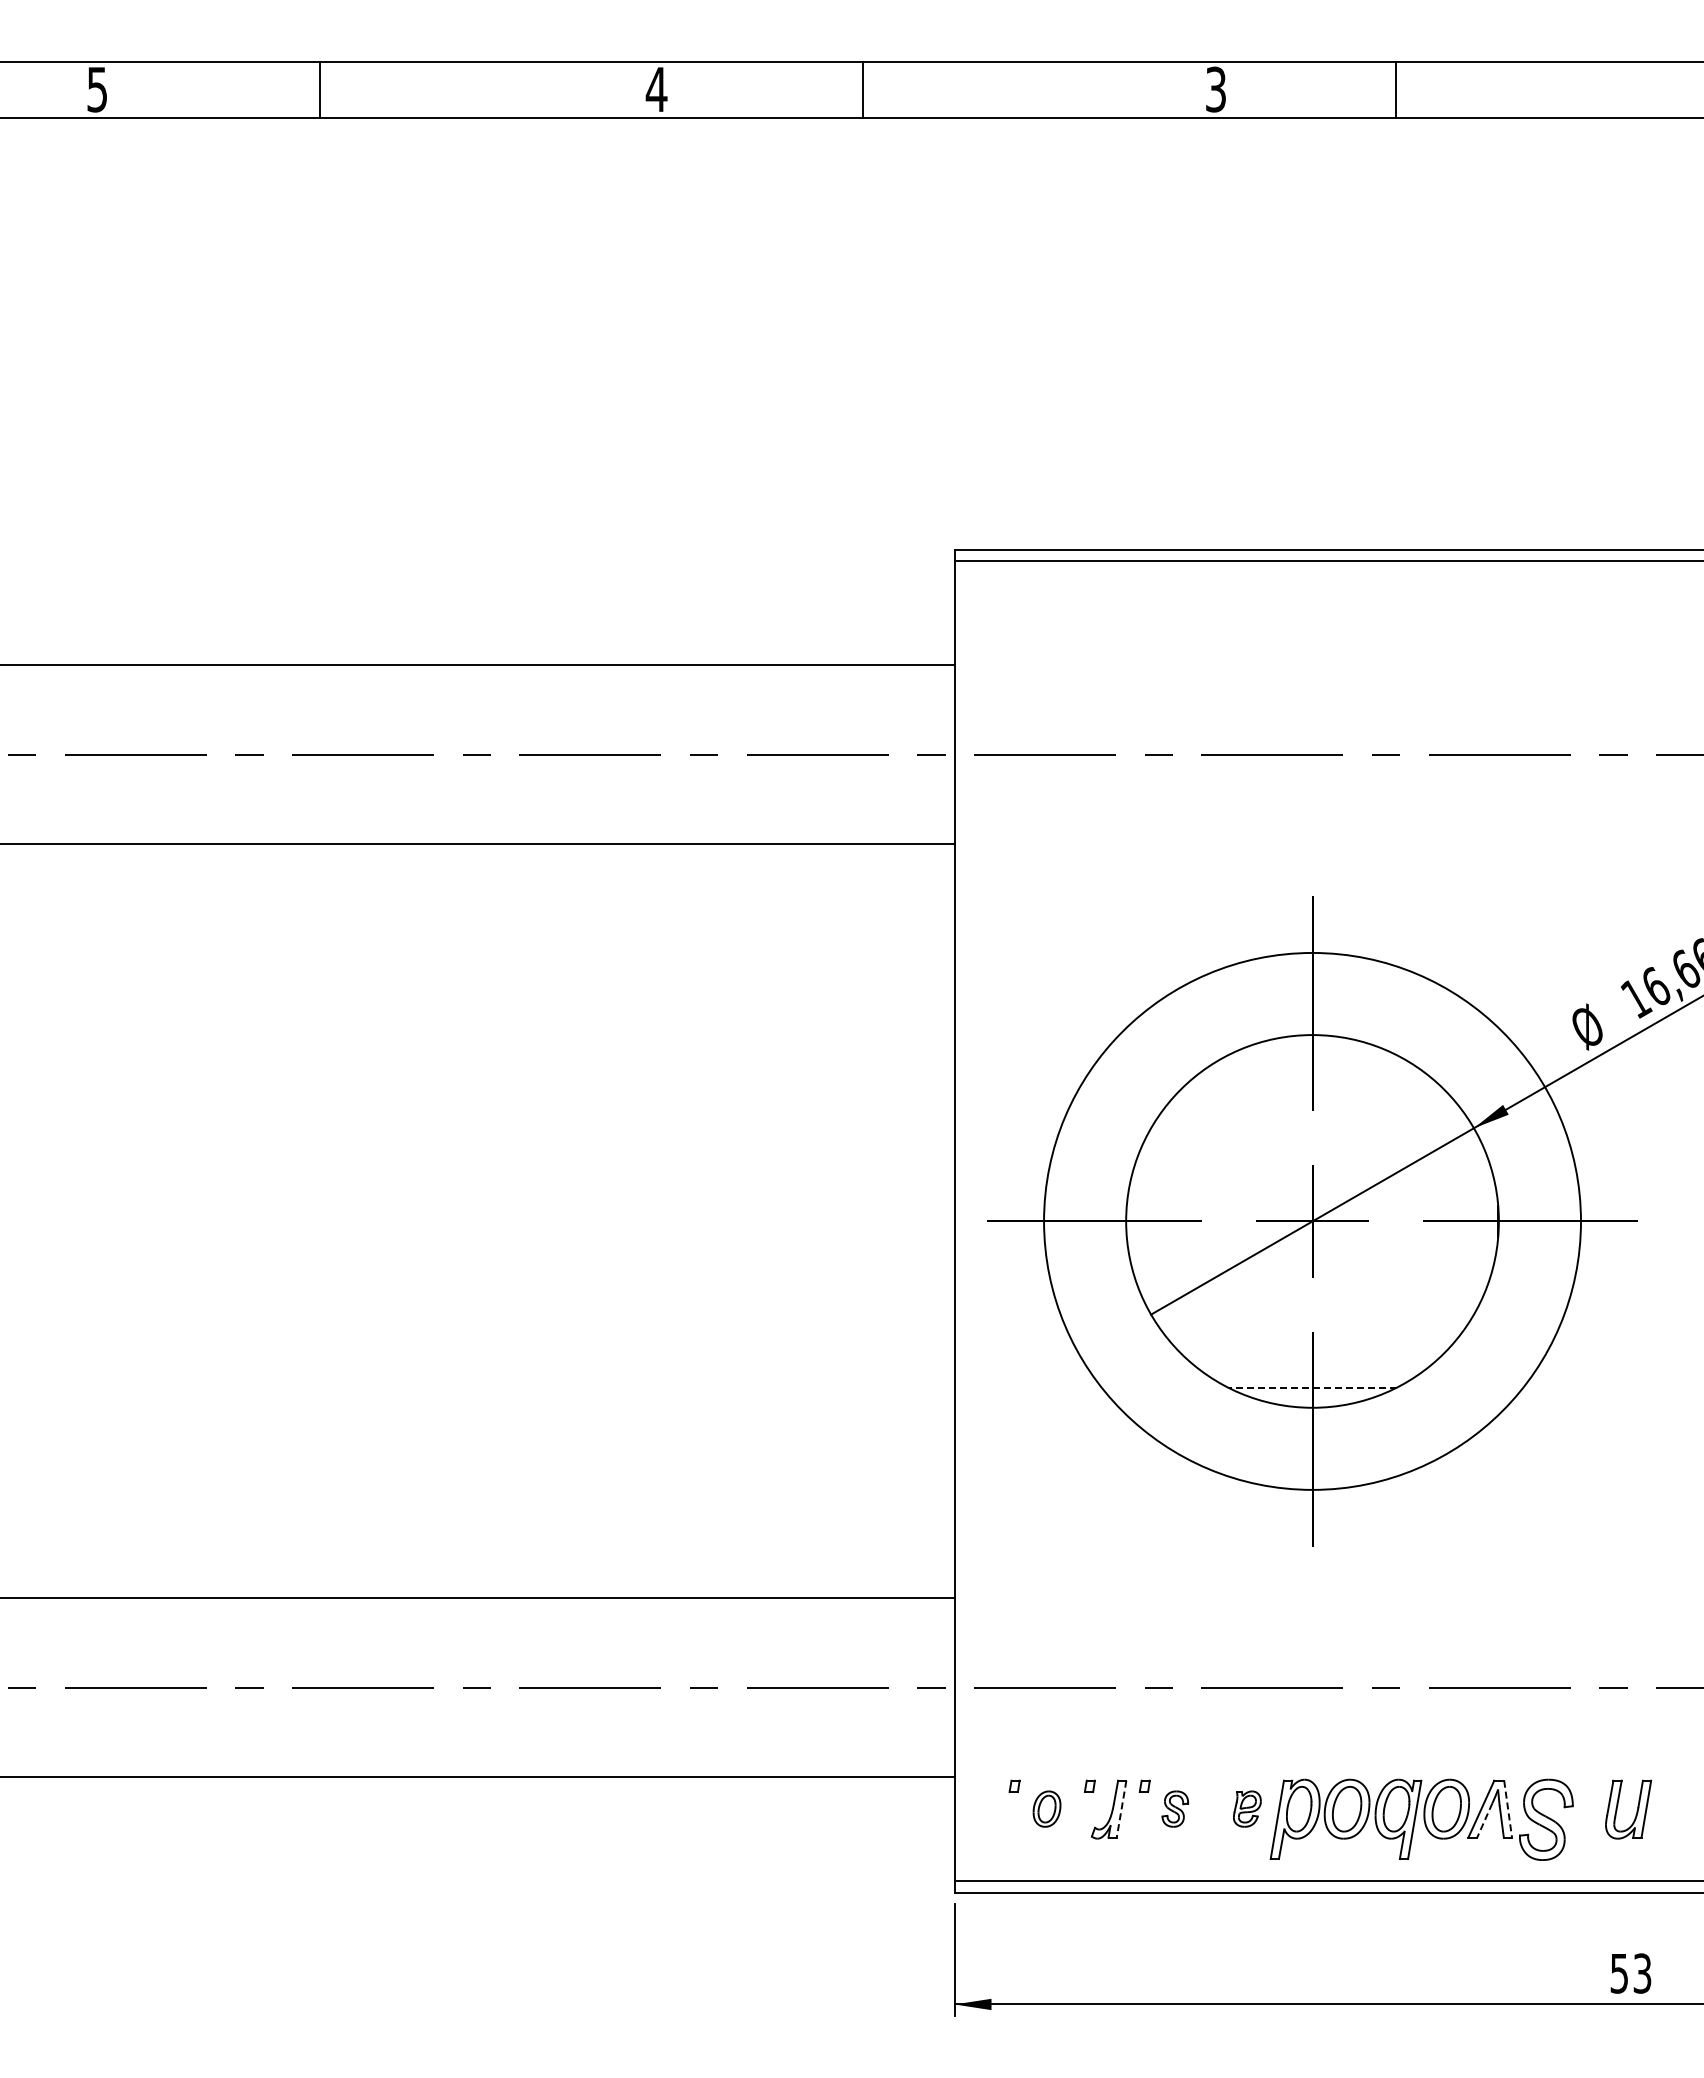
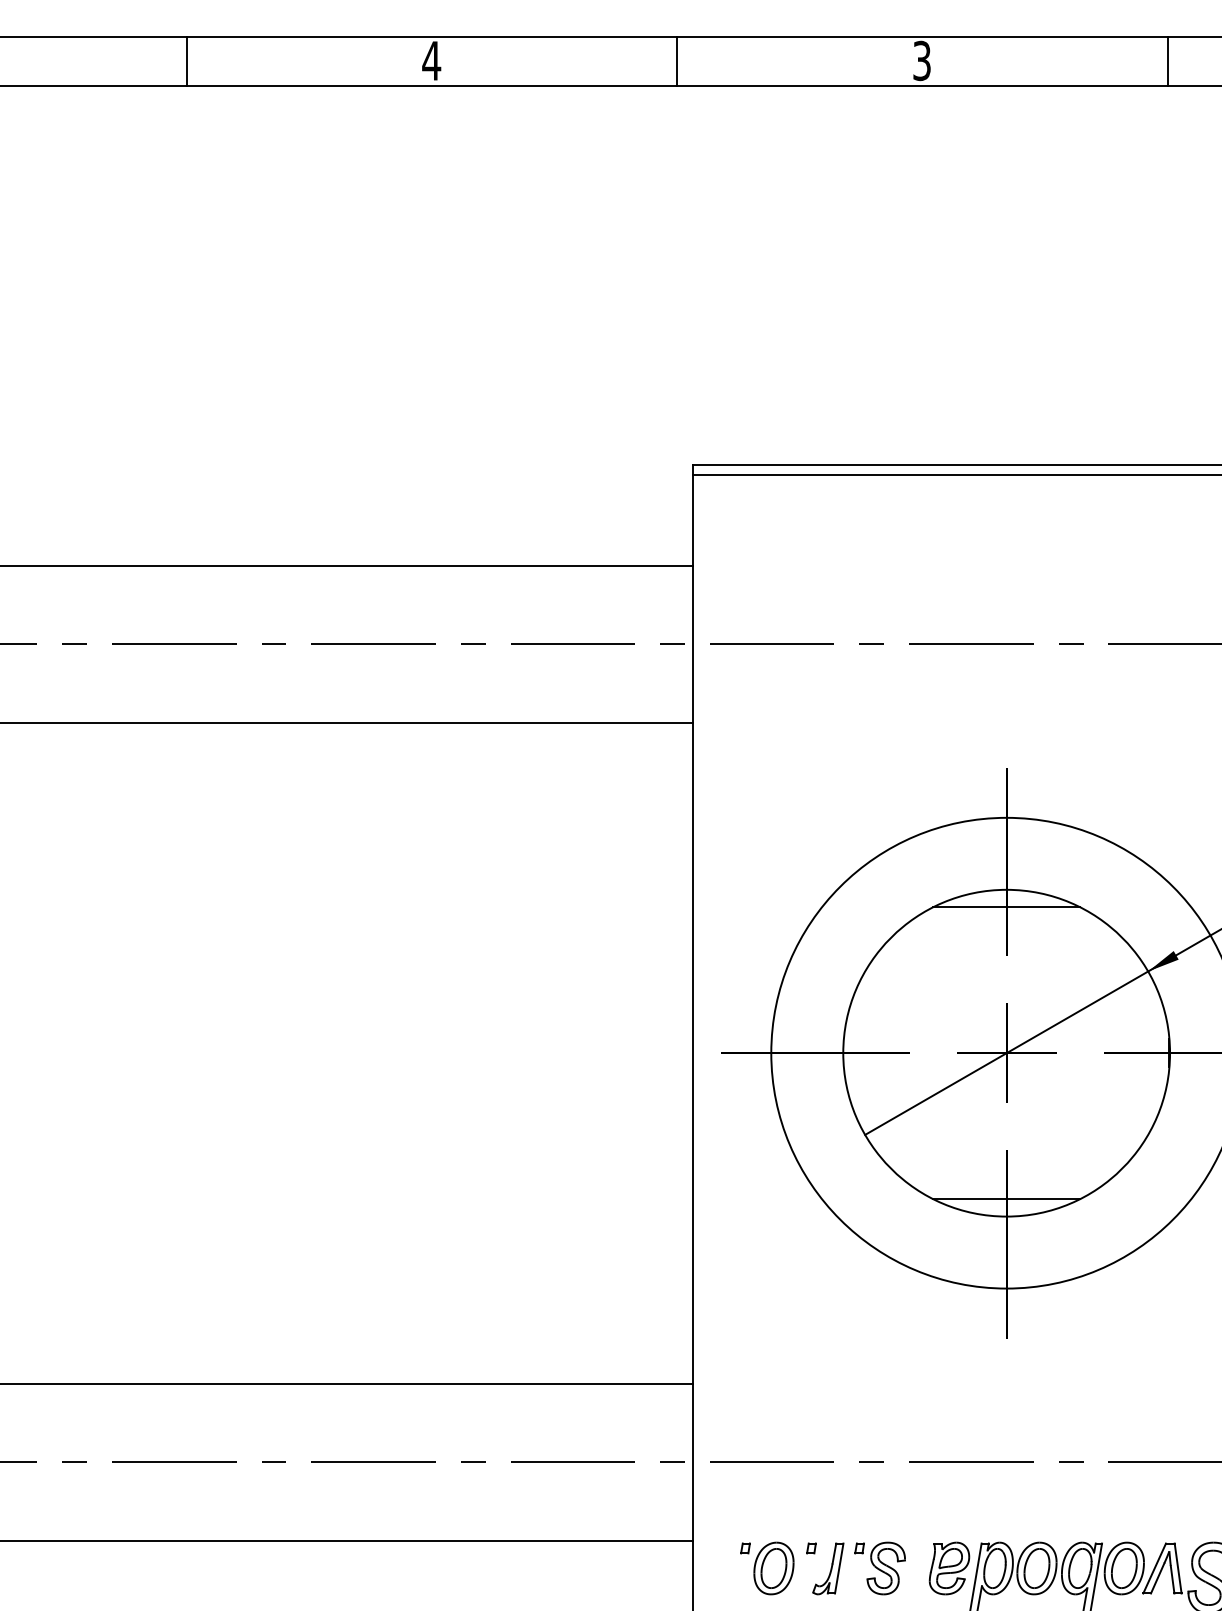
line: (319, 90) -> (186, 61), moved
line: (862, 90) -> (677, 61), moved
line: (1396, 90) -> (1167, 61), moved
line: (1312, 1055) -> (1006, 907), added
line: (1312, 1387) -> (1006, 1198), dashed -> solid
part: (1046, 1808) -> (773, 1567), size x1.67
part: (1175, 1808) -> (886, 1567), size x1.67
part: (1247, 1808) -> (949, 1567), size x1.67
line: (1121, 1809) -> (839, 1568), dashed -> solid
line: (1508, 1809) -> (1178, 1568), dashed -> solid
line: (1484, 1820) -> (1157, 1578), dashed -> solid

